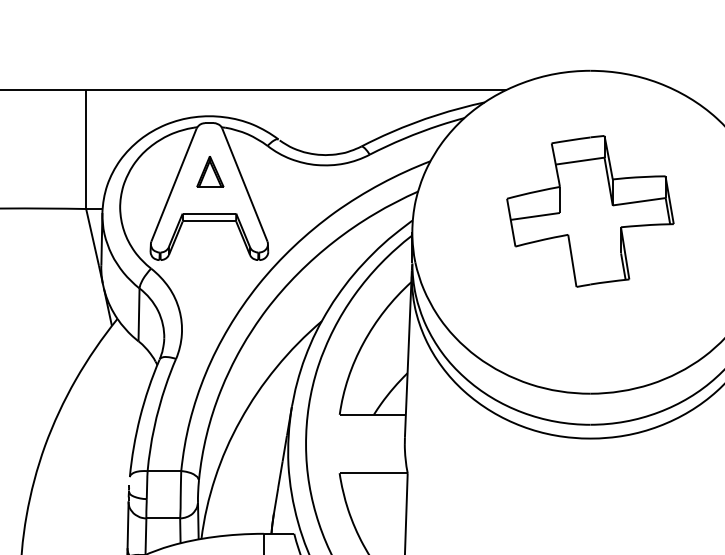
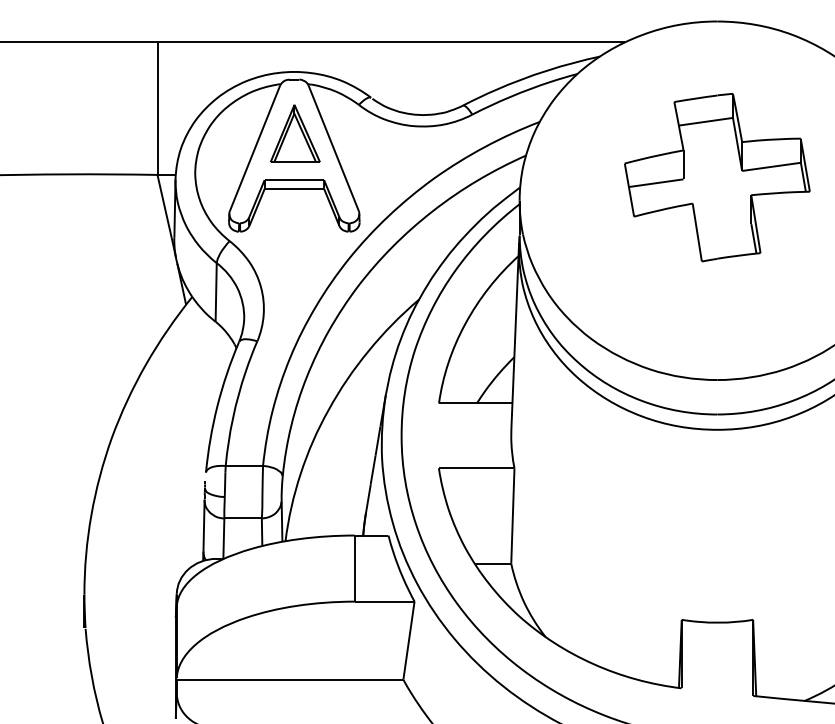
part: (210, 171) -> (295, 133), size x1.67

